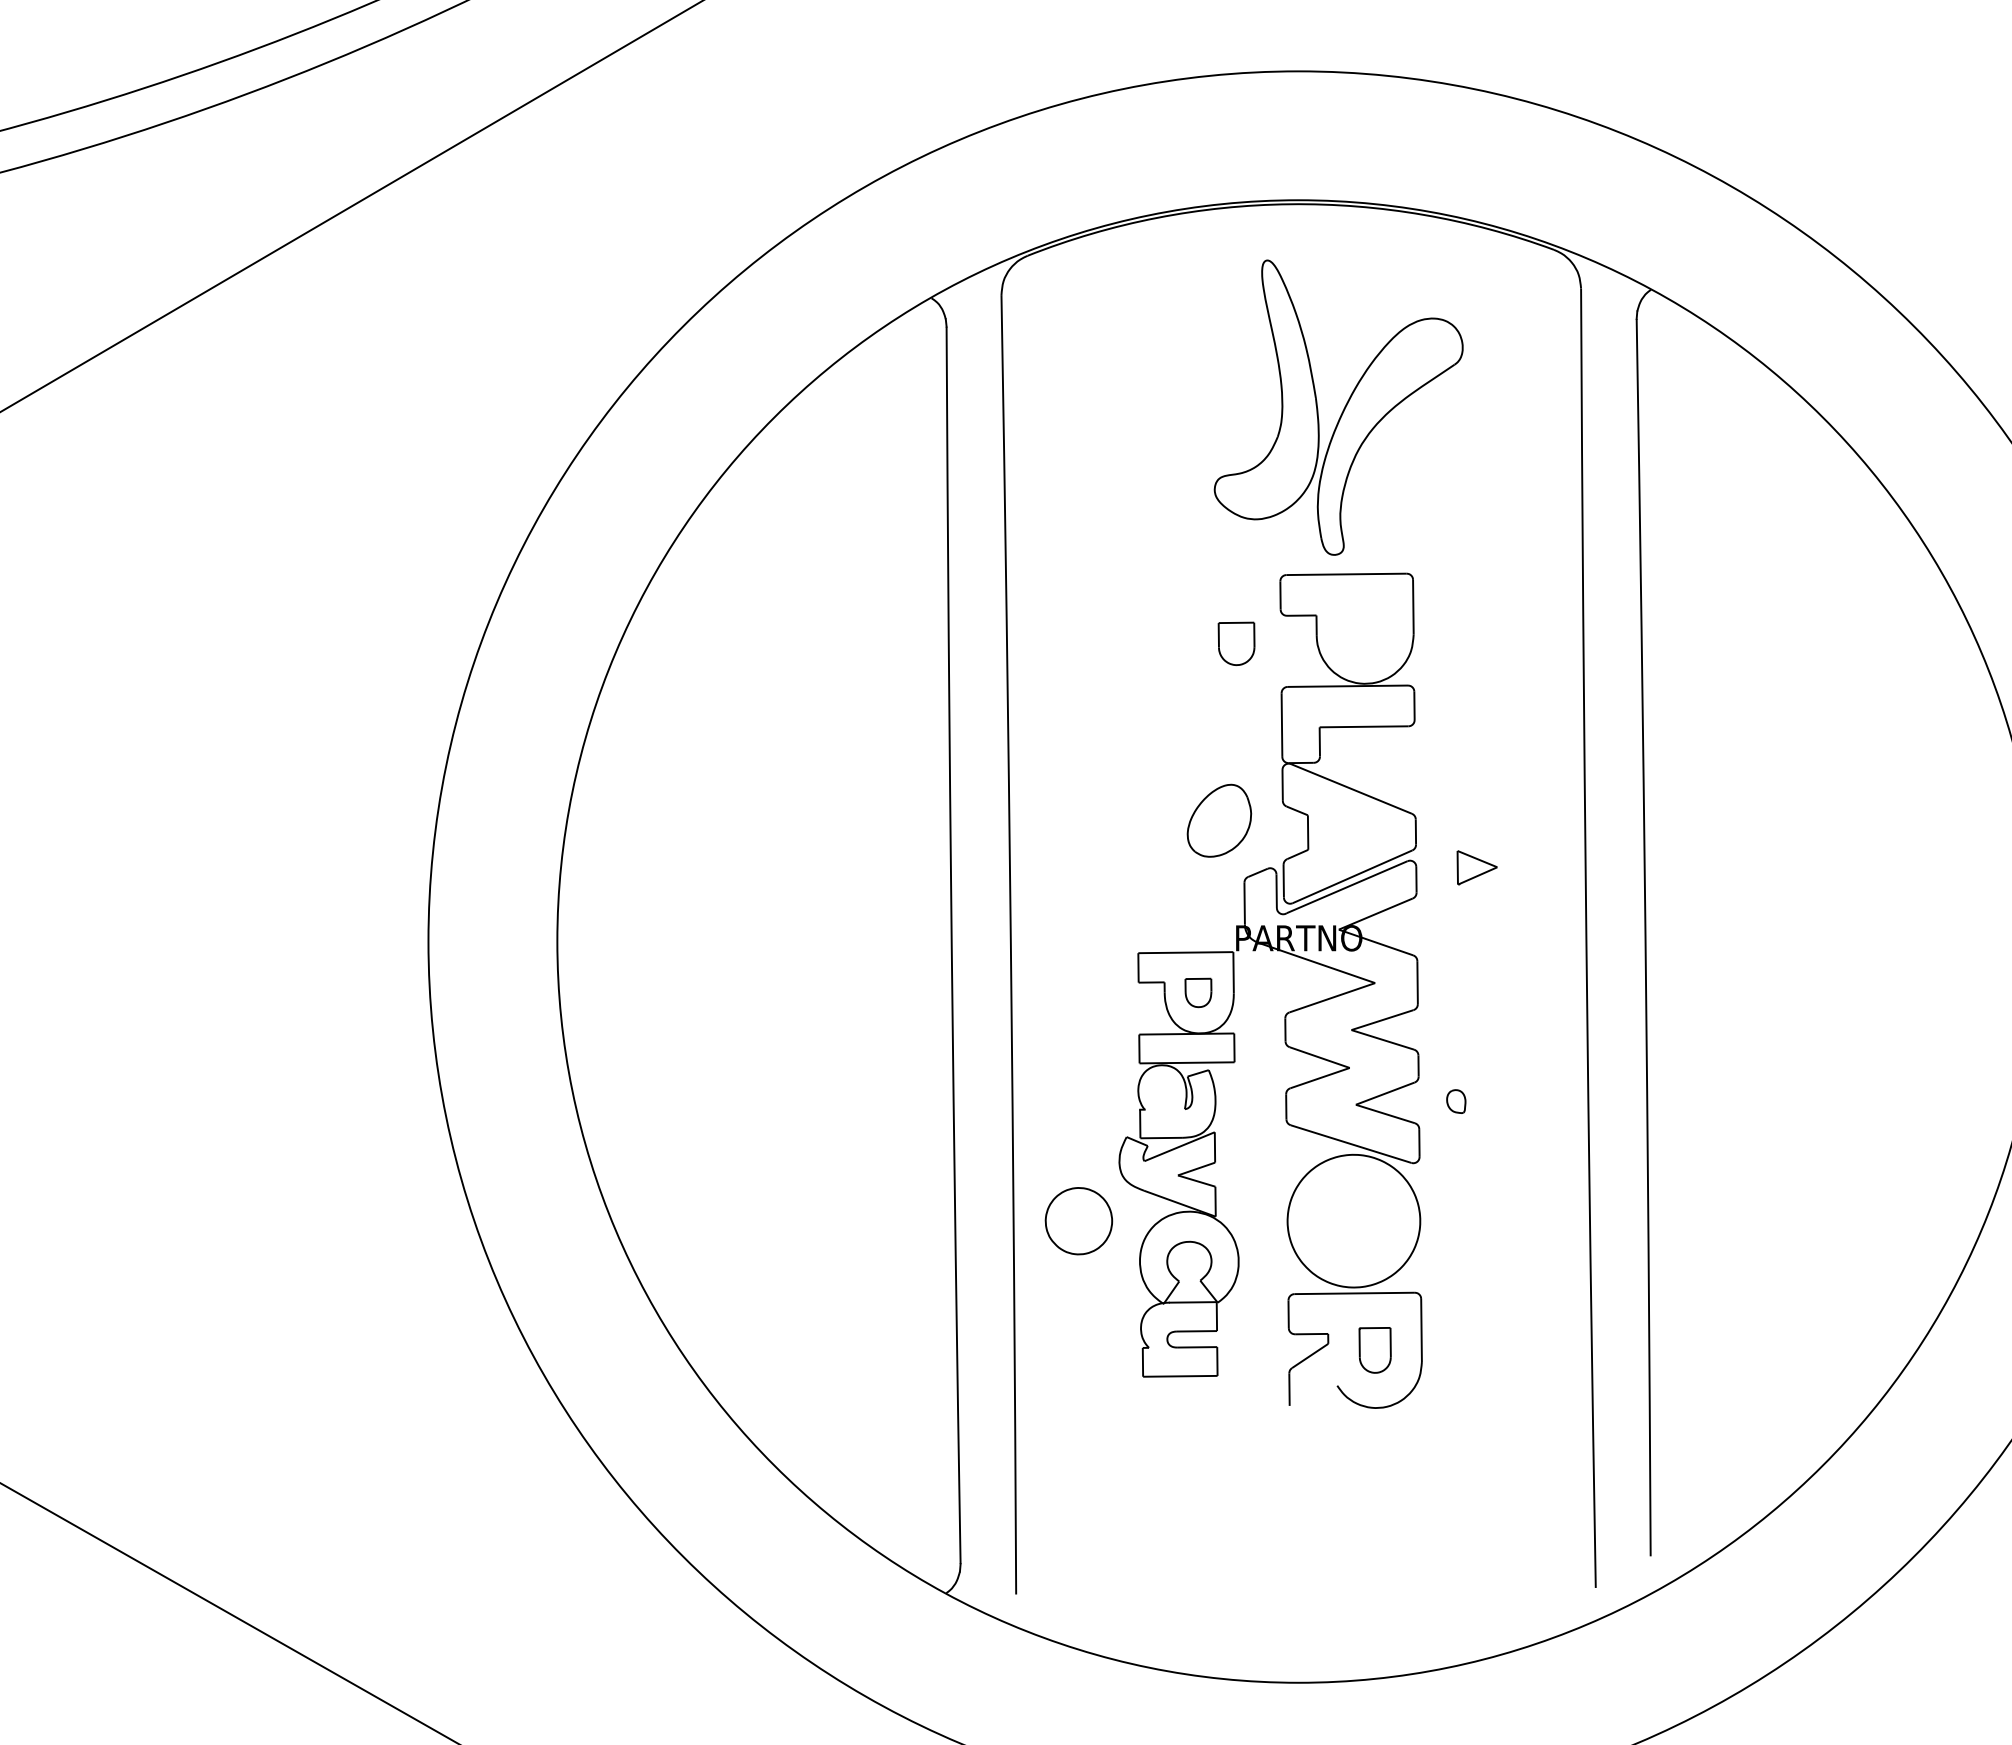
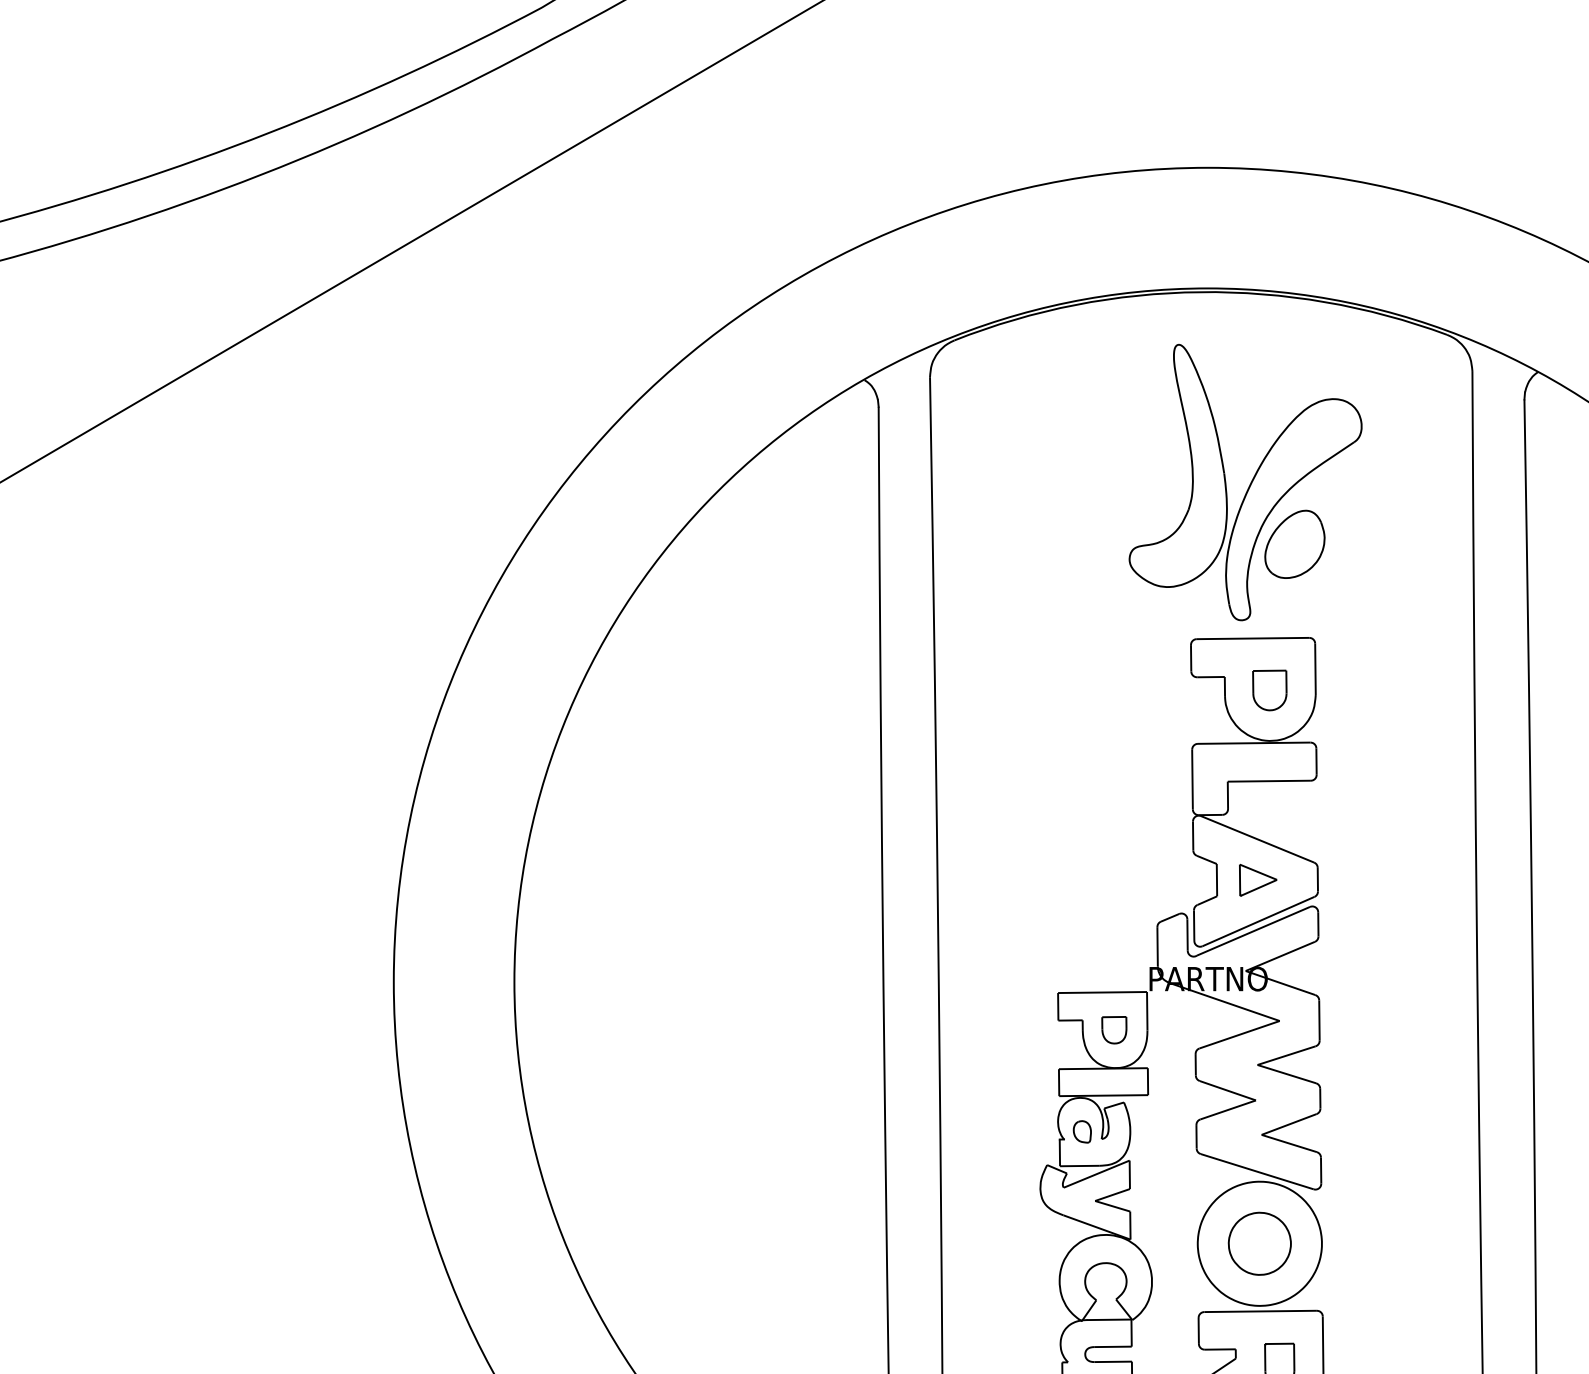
part: (1236, 643) -> (1269, 690), moved
part: (1219, 820) -> (1295, 544), moved
part: (1476, 867) -> (1257, 880), moved
part: (1456, 1101) -> (1082, 1131), moved
part: (1078, 1221) -> (1259, 1244), moved

